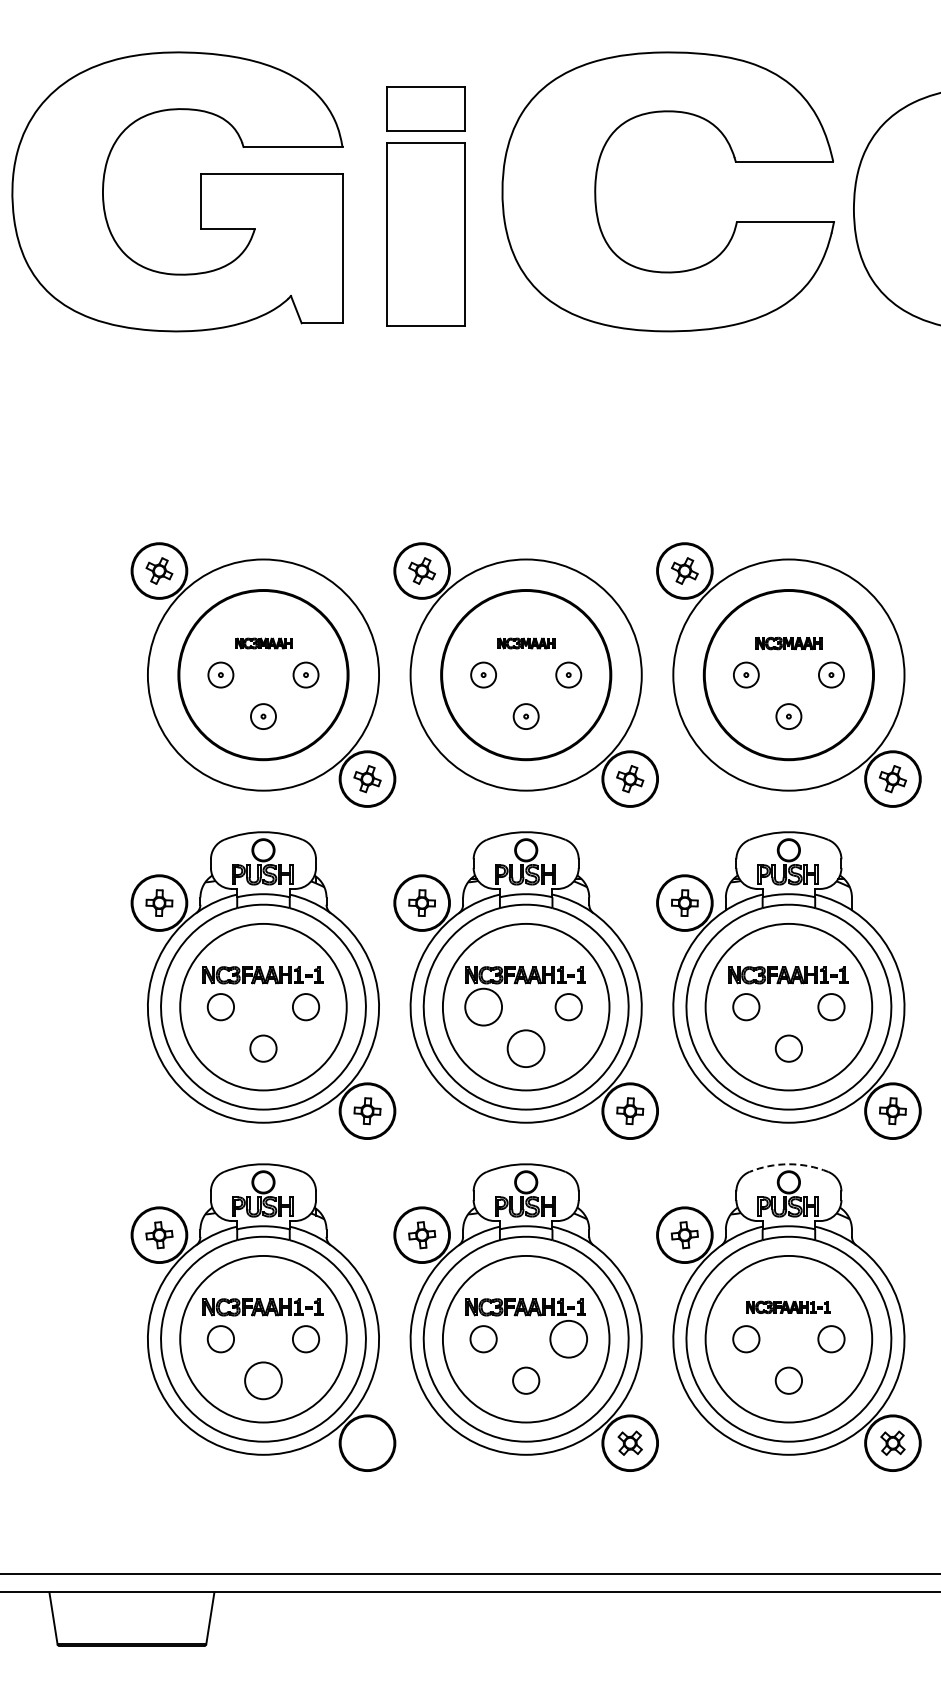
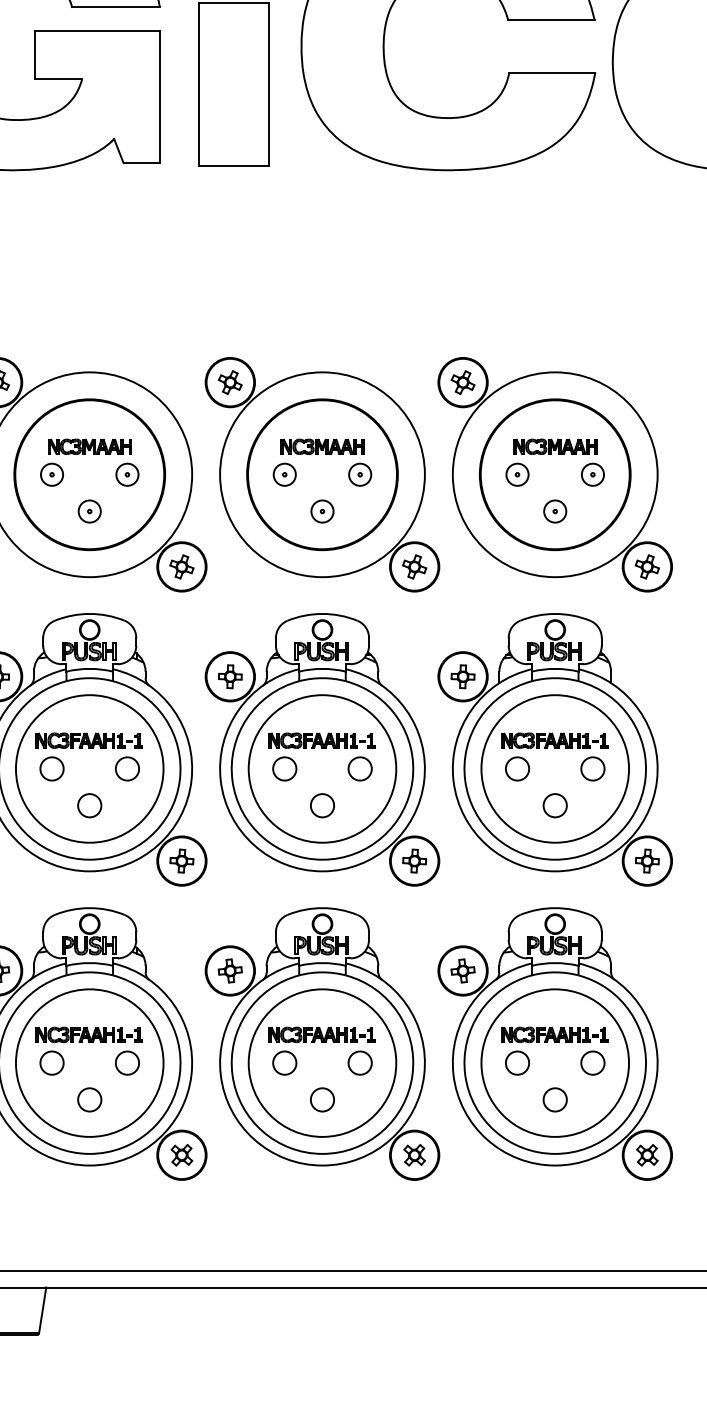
part: (263, 643) -> (89, 446), size x1.67
part: (526, 643) -> (322, 446), size x1.67
part: (788, 643) -> (554, 446), size x1.43
circle: (483, 1007) -> (284, 769), size x0.71
circle: (526, 1048) -> (322, 805), size x0.71
arc: (788, 1164) -> (554, 908), dashed -> solid
part: (788, 1307) -> (554, 1035), size x1.43
circle: (568, 1339) -> (359, 1063), size x0.71
circle: (263, 1380) -> (89, 1099), size x0.71
part: (367, 1442) -> (181, 1154), added

